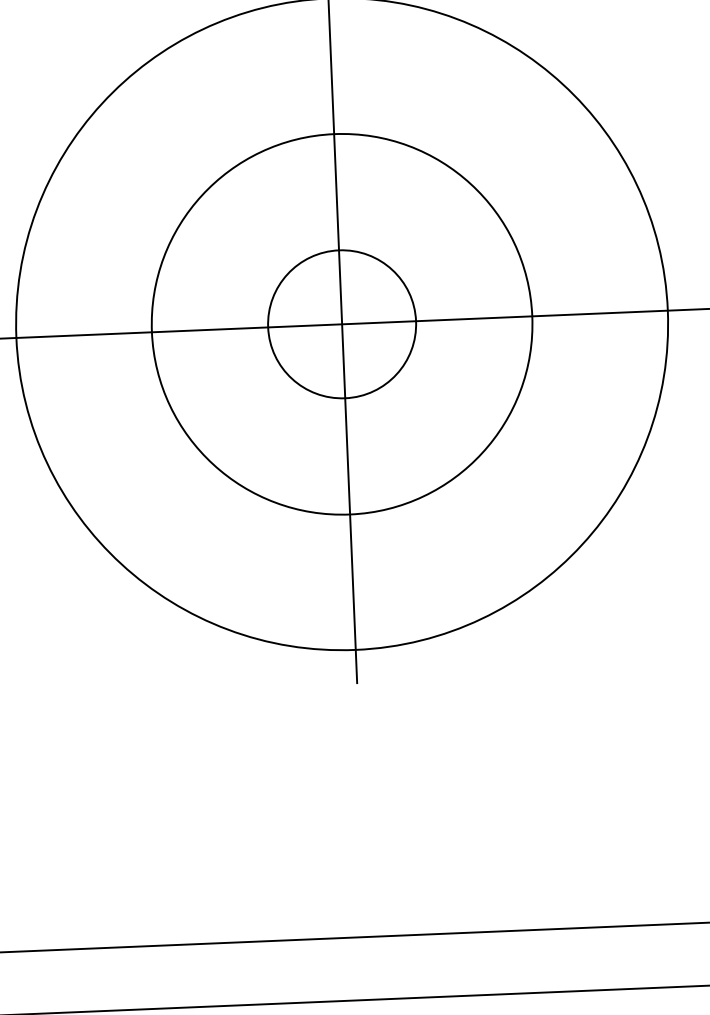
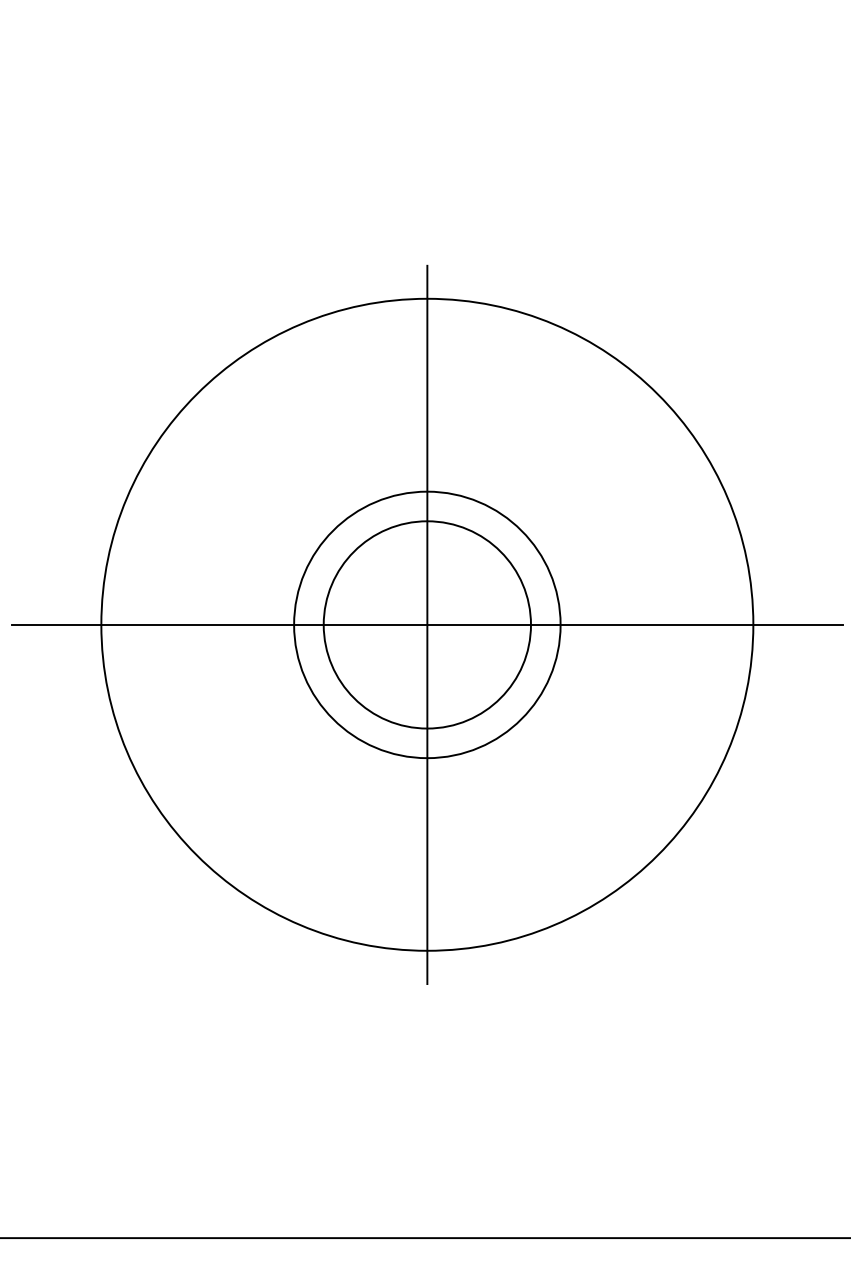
circle: (342, 323) -> (427, 624), size x0.7
circle: (342, 323) -> (427, 624), size x1.4

